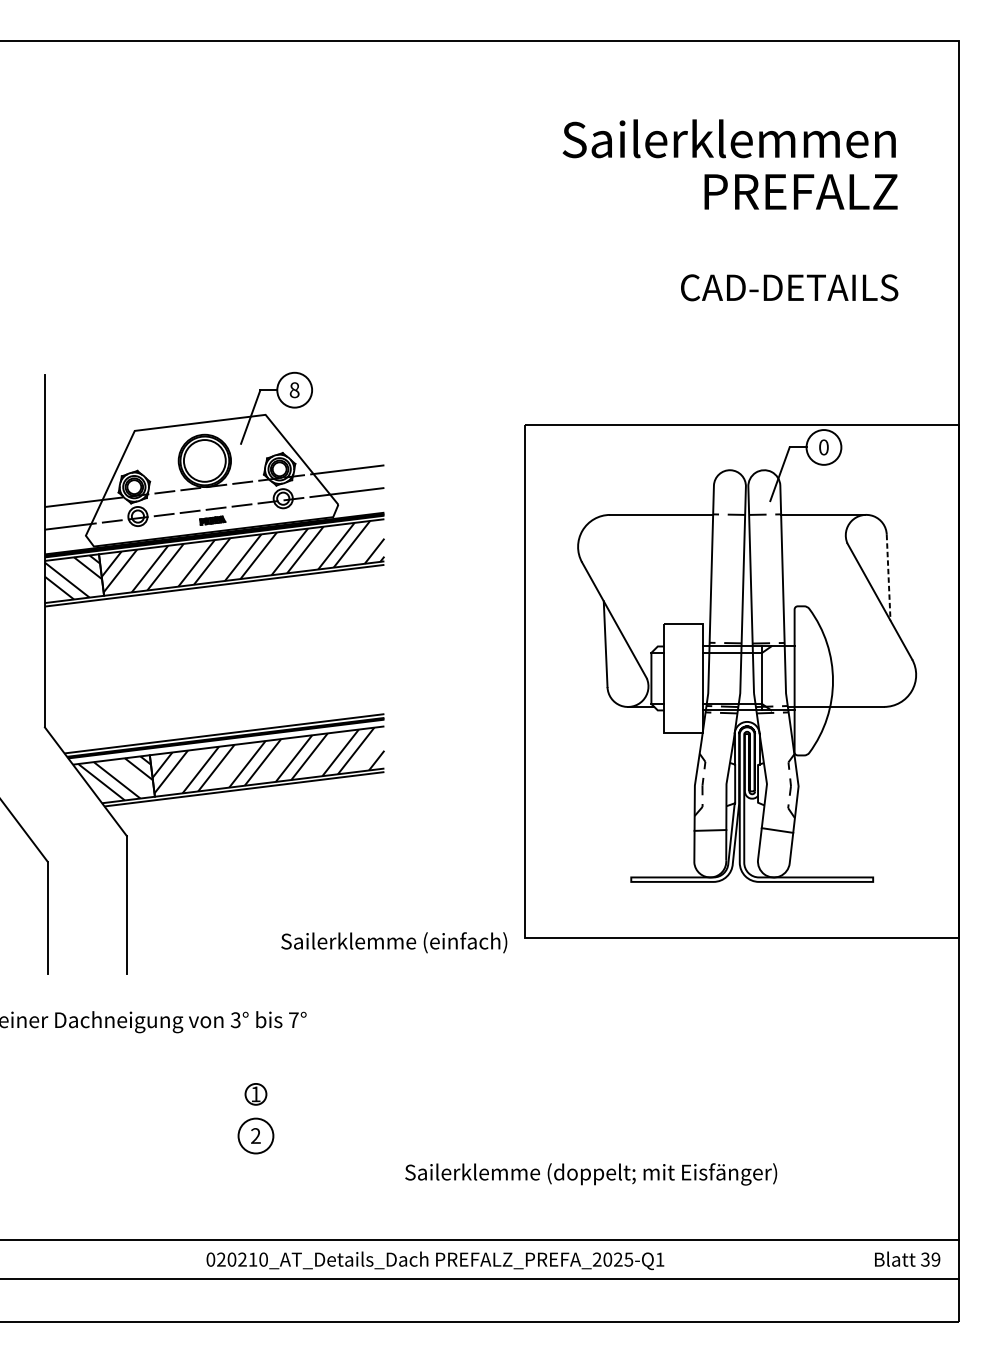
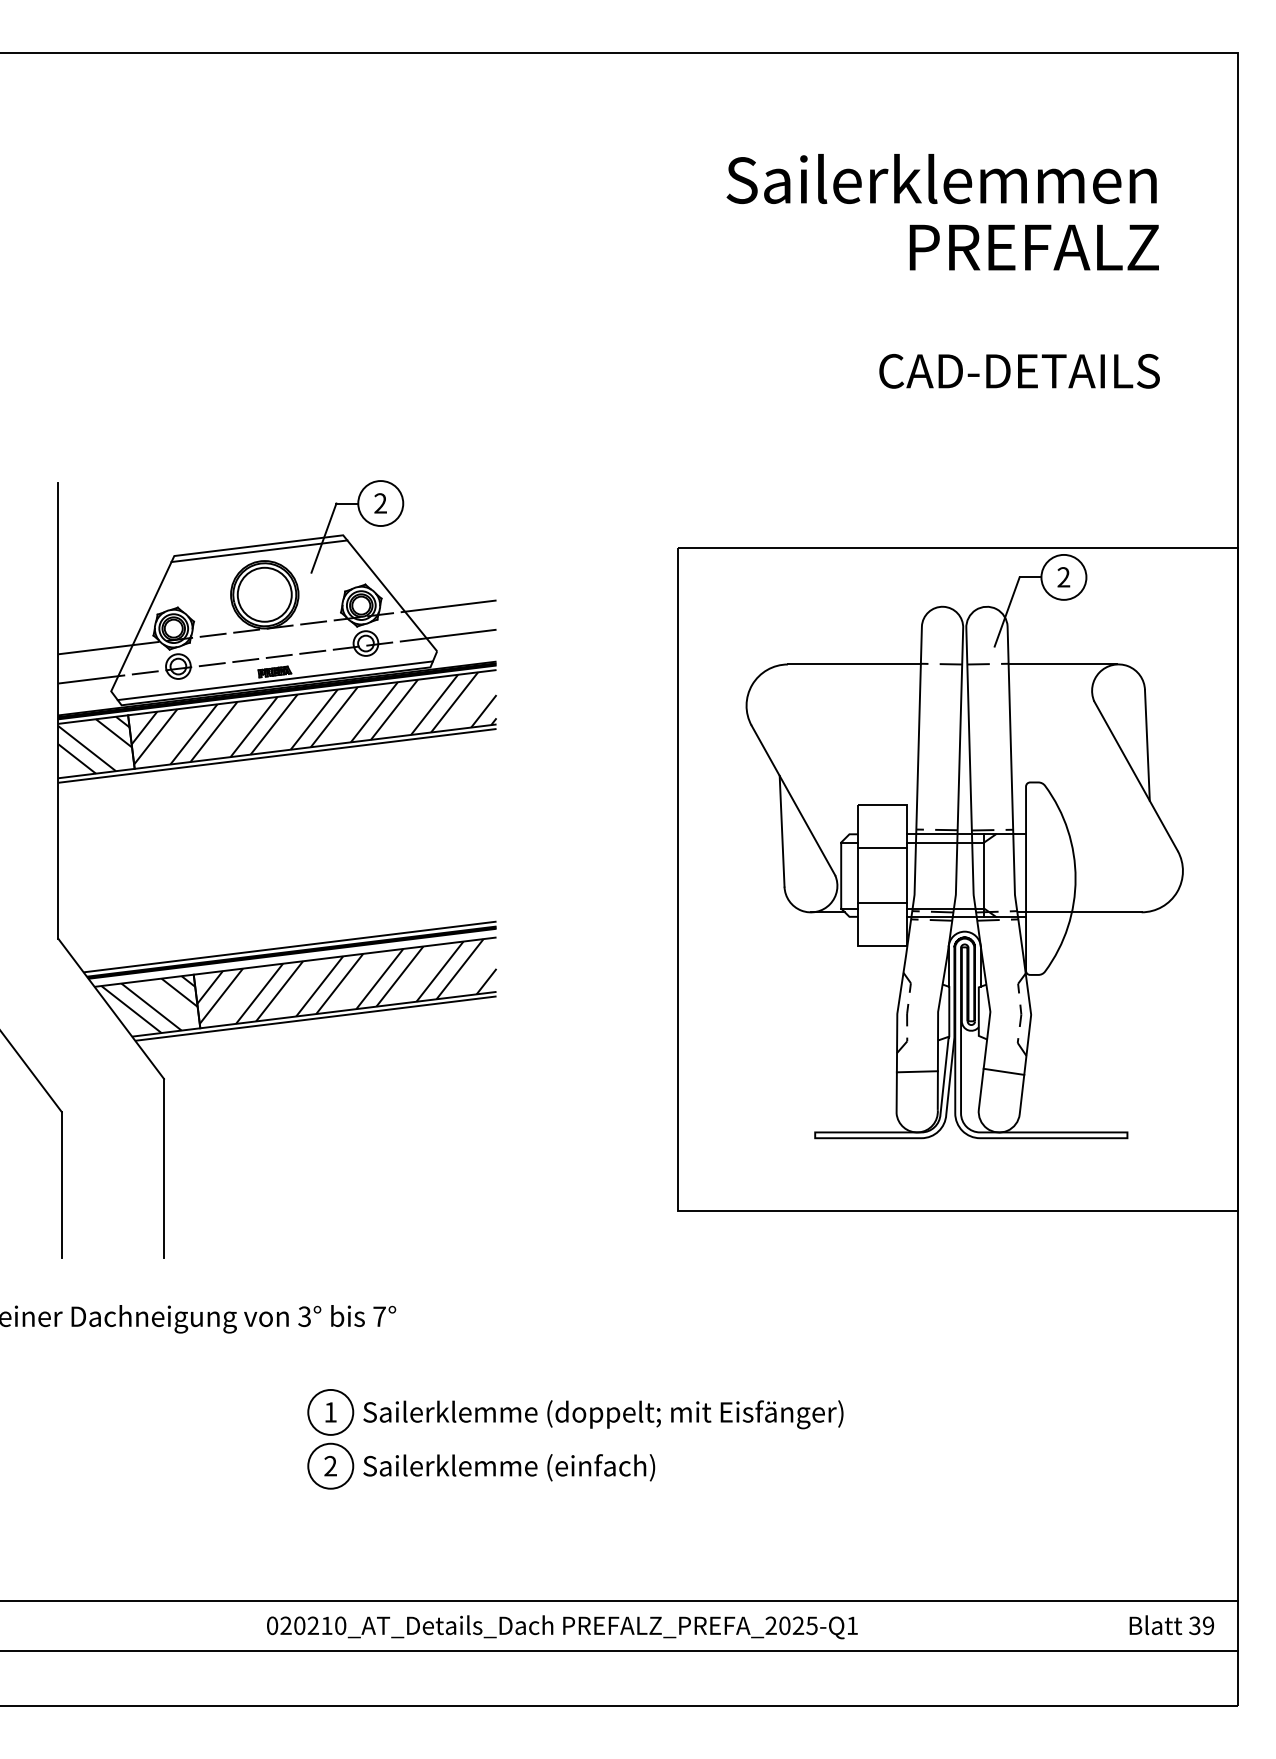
text: (294, 390) -> (380, 503), 8 -> 2
line: (200, 427) -> (259, 551), added
text: (823, 447) -> (1063, 577), 0 -> 2
line: (212, 527) -> (274, 680), added
line: (888, 578) -> (1147, 746), dashed -> solid
line: (683, 657) -> (882, 848), added
line: (683, 700) -> (882, 903), added
text: (394, 942) -> (509, 1467), moved
circle: (255, 1093) -> (330, 1411), size x1.67
text: (591, 1174) -> (603, 1414), moved

